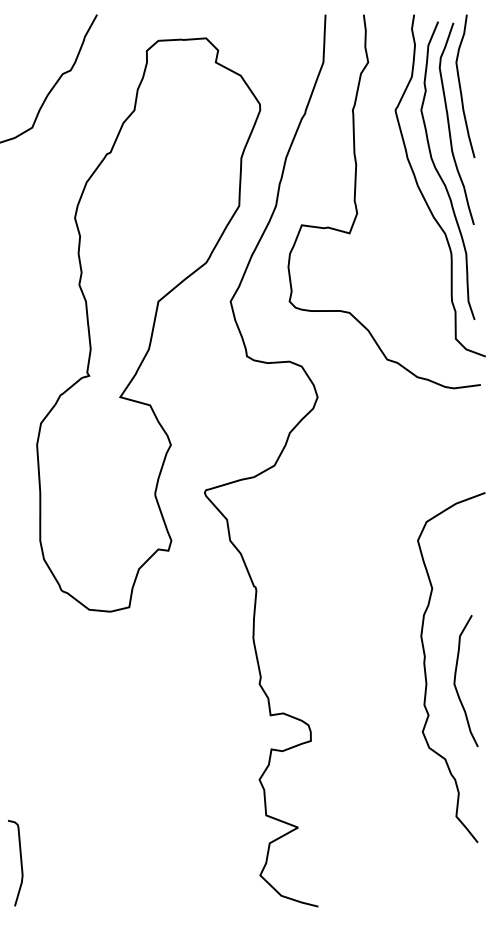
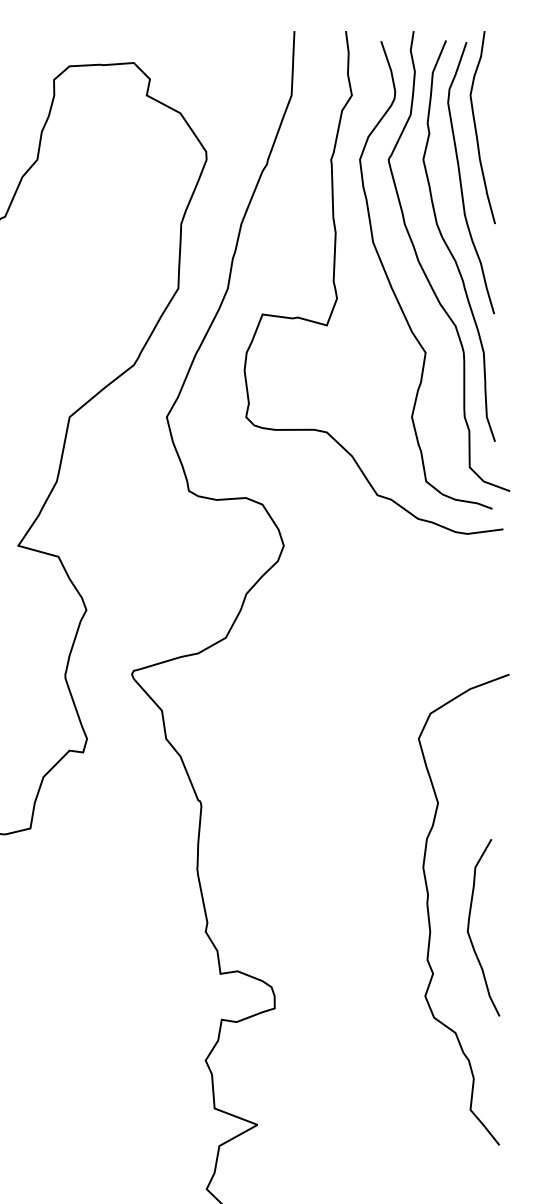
curve: (400, 208) -> (395, 291), added

